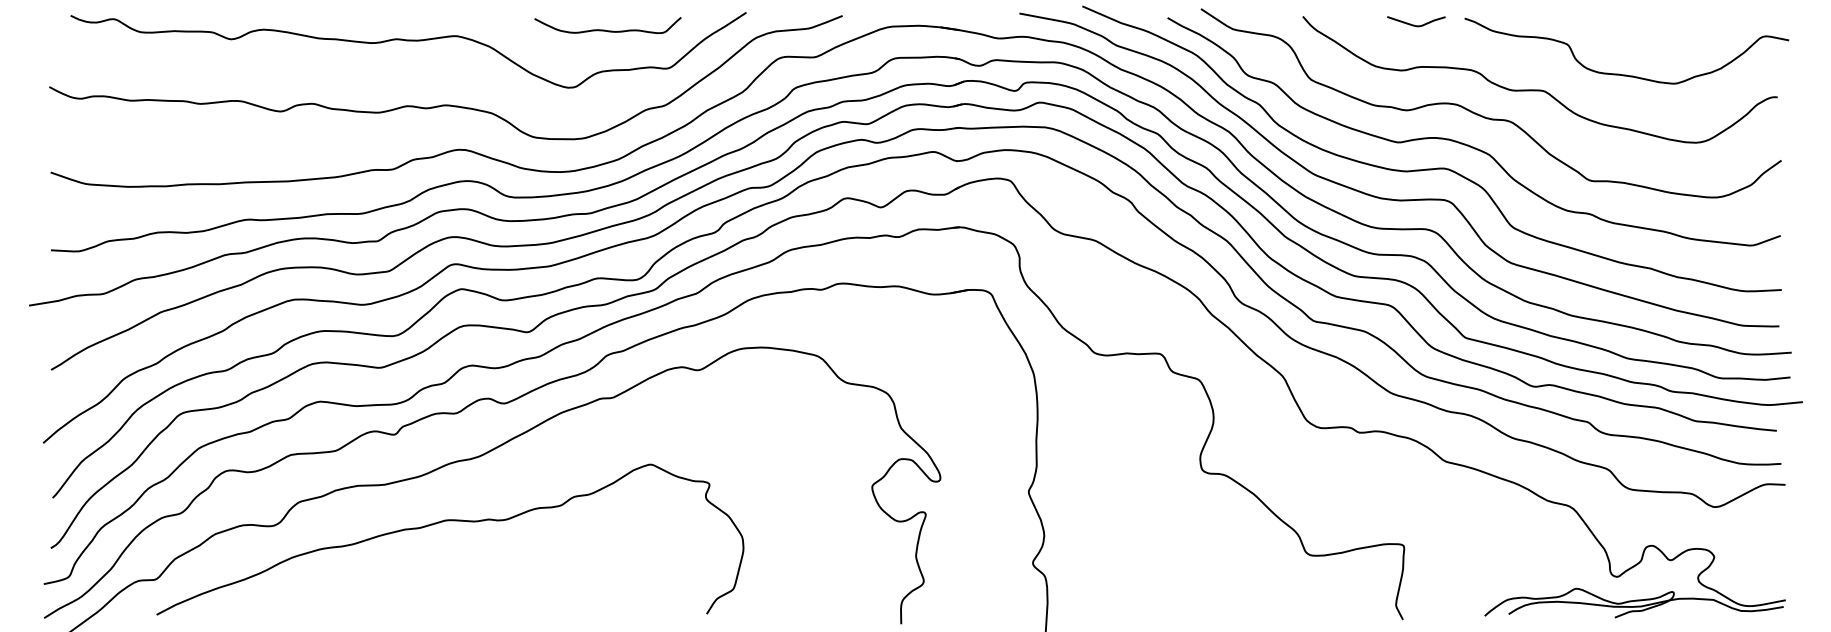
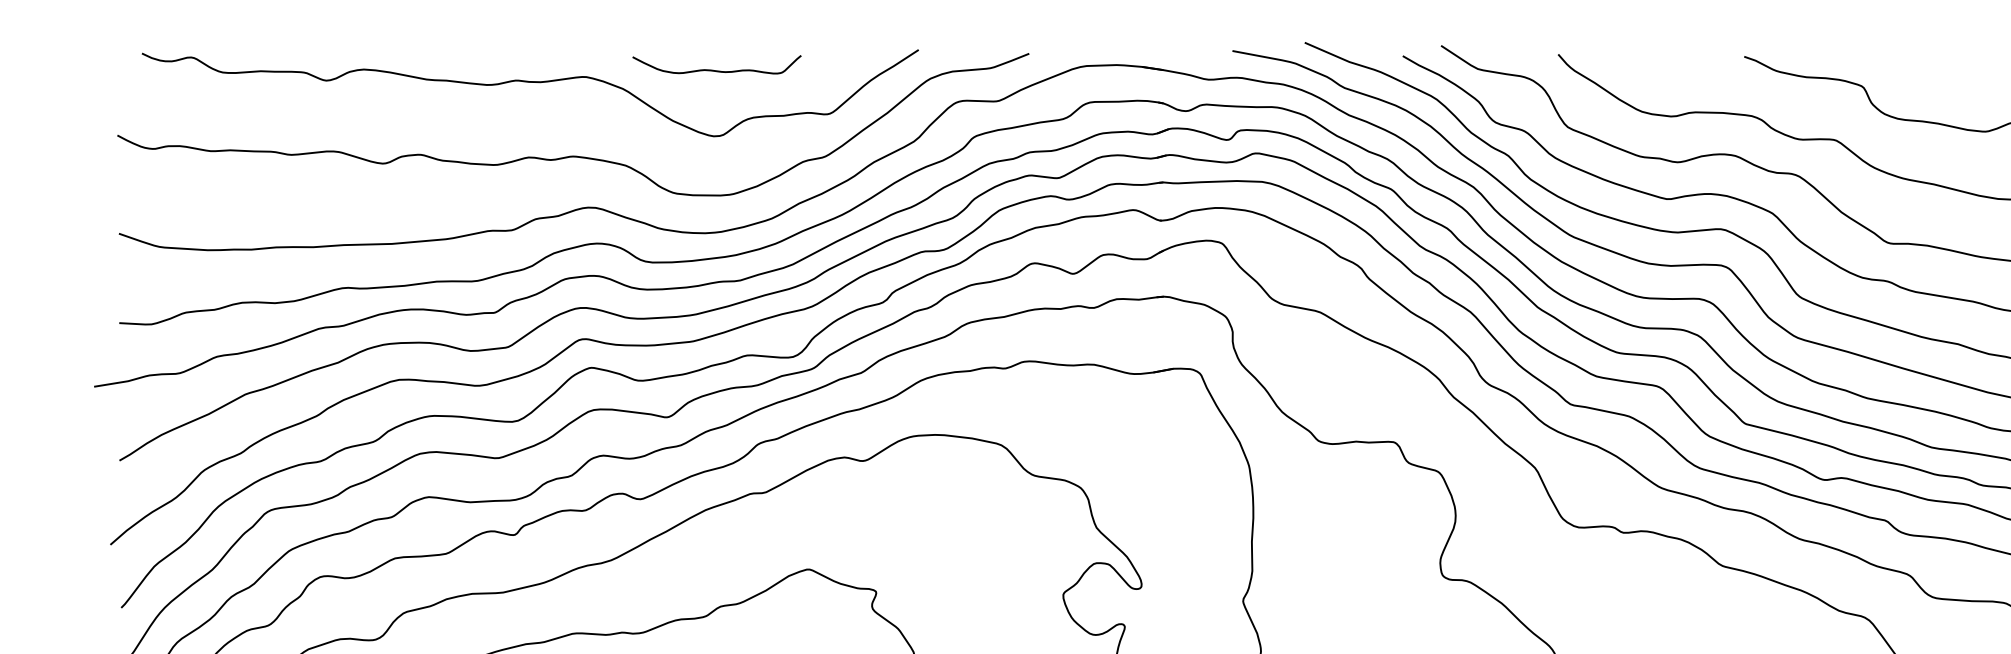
curve: (1414, 24) -> (1686, 63), removed
curve: (604, 29) -> (713, 69), moved

